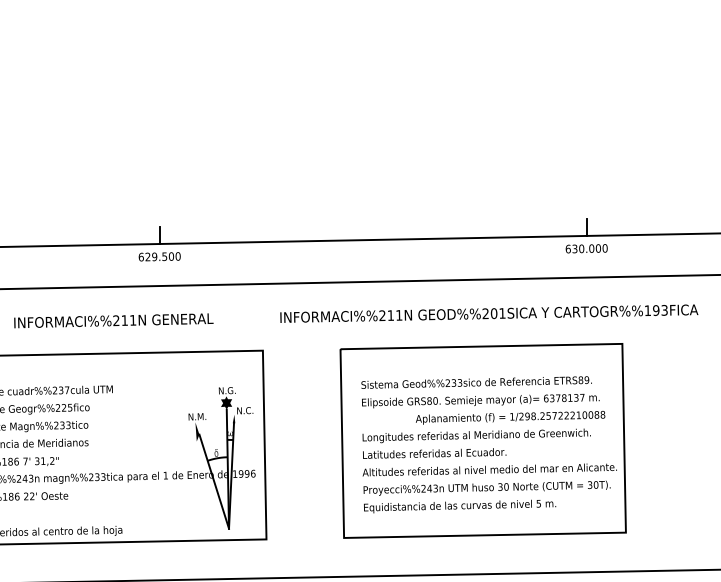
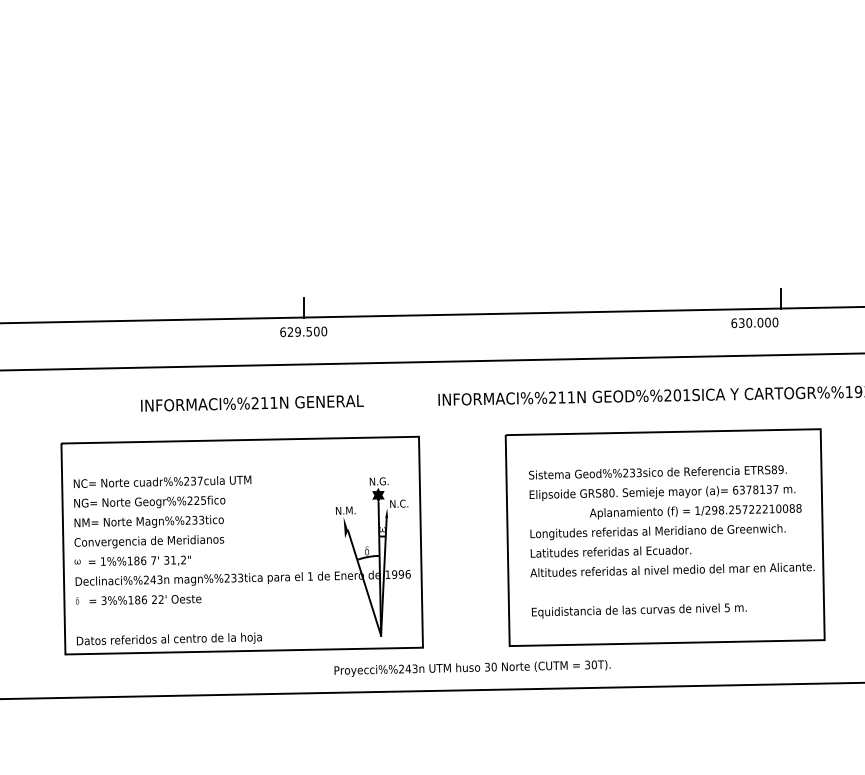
text: (586, 248) -> (754, 322), moved
text: (487, 488) -> (472, 668), moved

